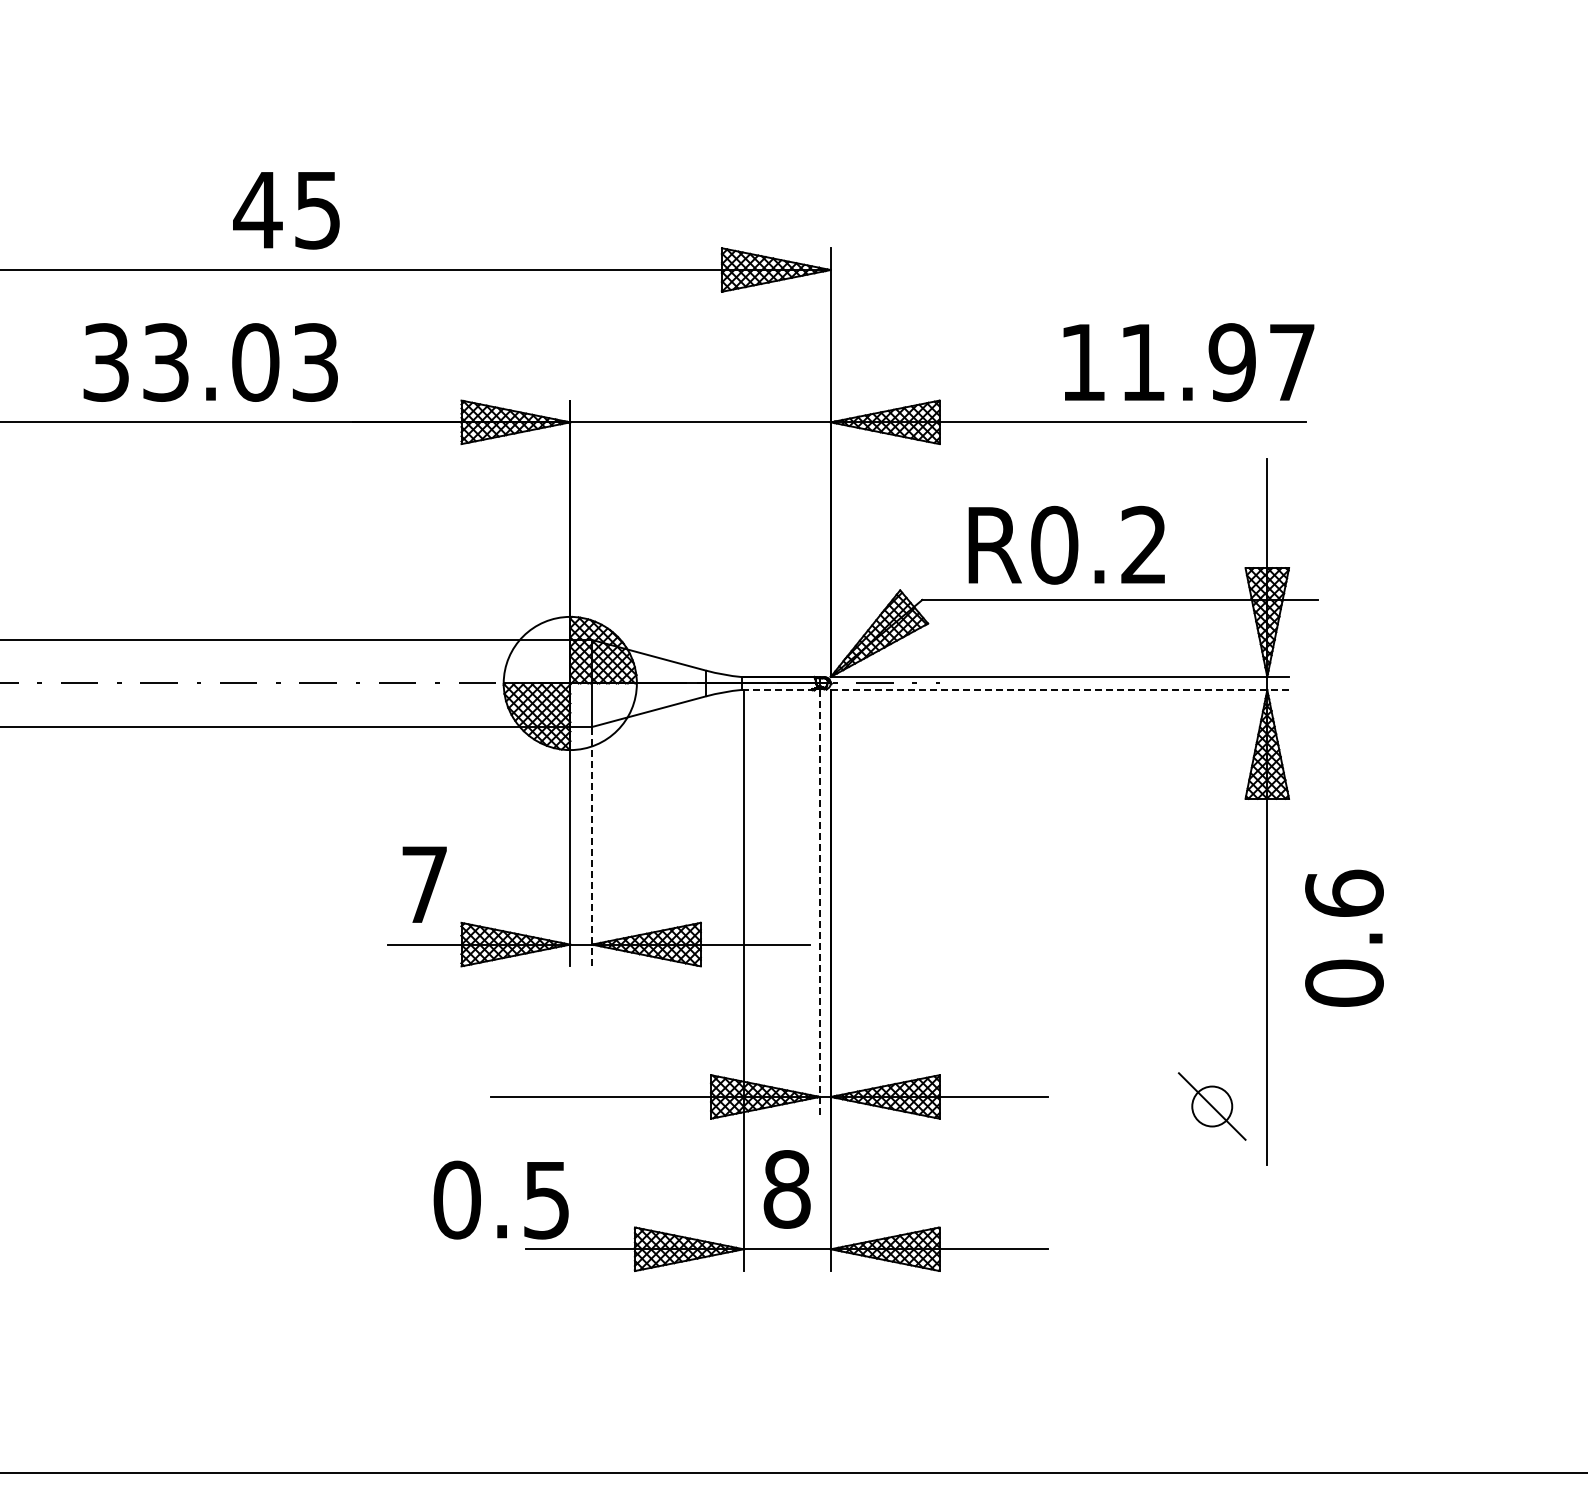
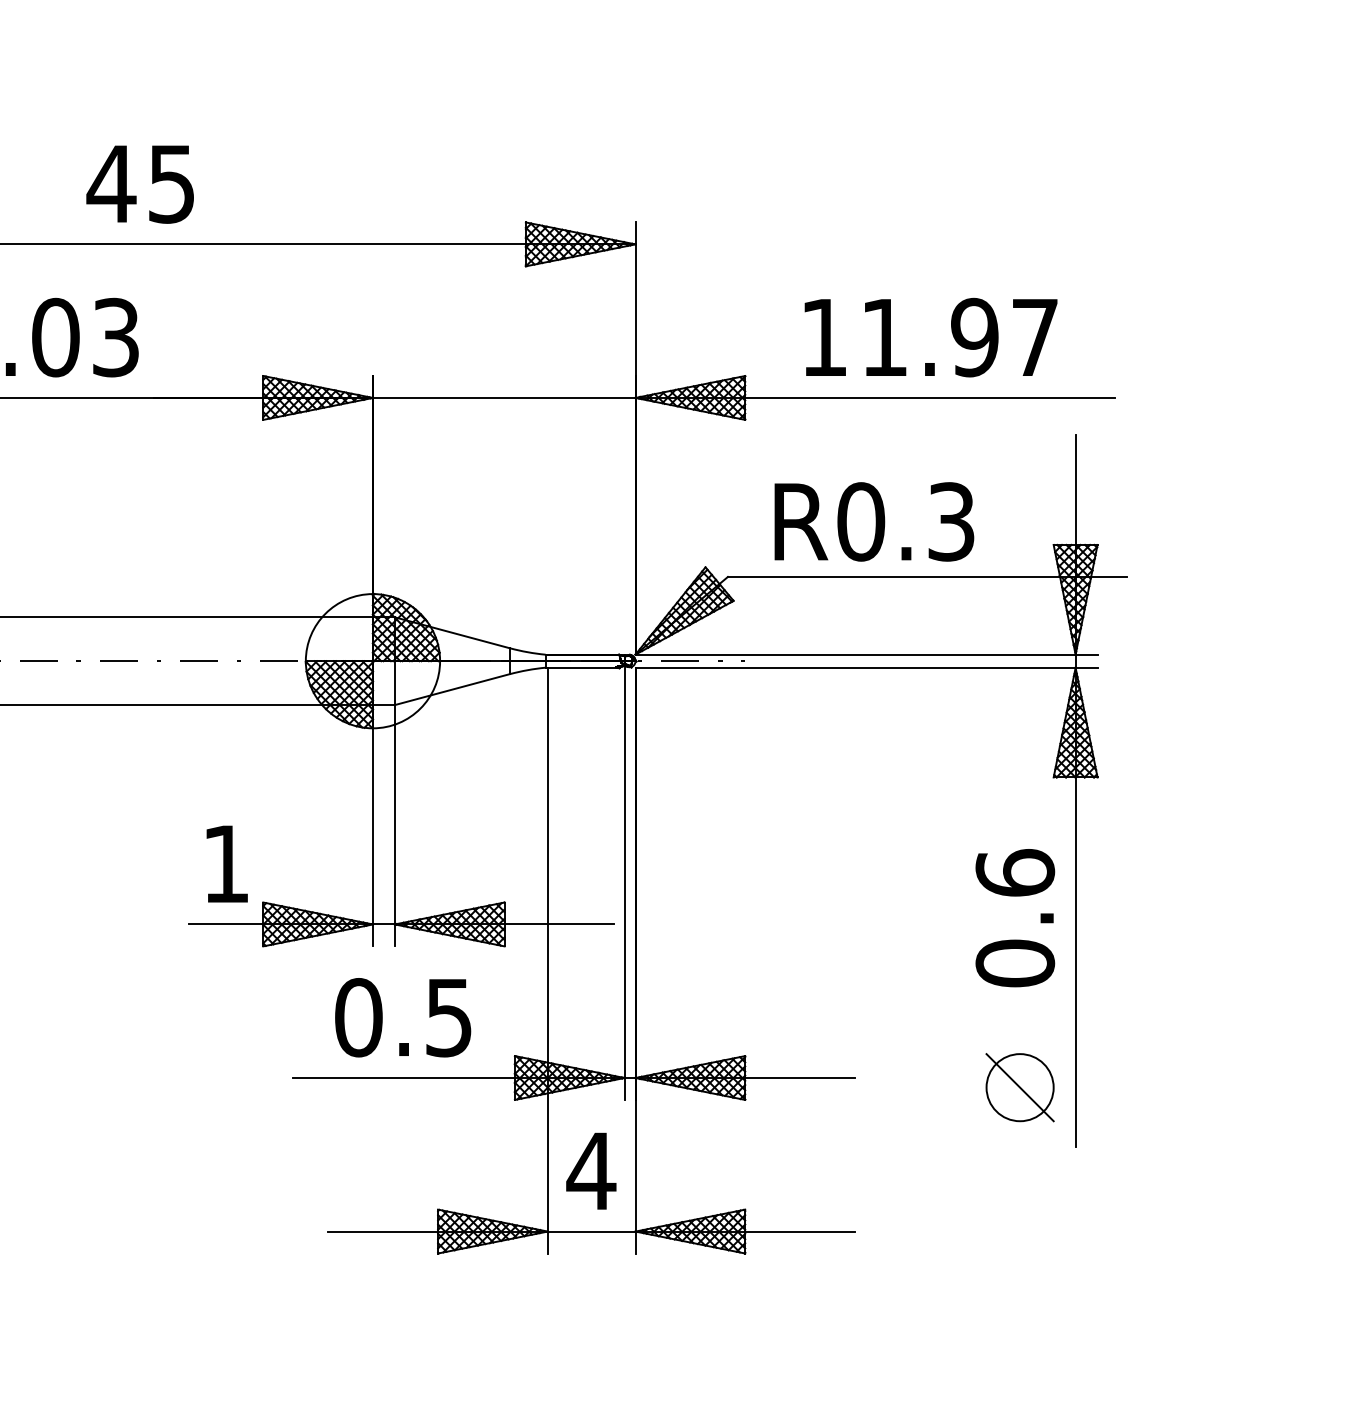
text: (286, 210) -> (140, 184), moved
text: (1188, 362) -> (930, 337), moved
text: (1143, 545) -> (950, 522), R0.2 -> R0.3
line: (778, 690) -> (582, 668), dashed -> solid
line: (1060, 690) -> (867, 668), dashed -> solid
line: (592, 846) -> (395, 825), dashed -> solid
text: (424, 884) -> (225, 863), 7 -> 1
line: (819, 904) -> (624, 884), dashed -> solid
text: (1344, 937) -> (1015, 917), moved
circle: (1211, 1106) -> (1019, 1087), size x1.67
text: (786, 1189) -> (590, 1171), 8 -> 4
text: (500, 1199) -> (402, 1017), moved

